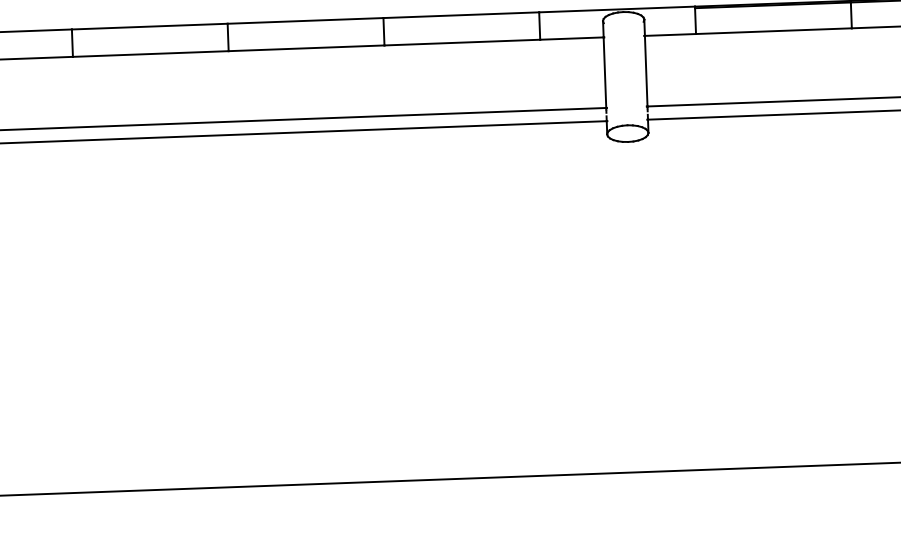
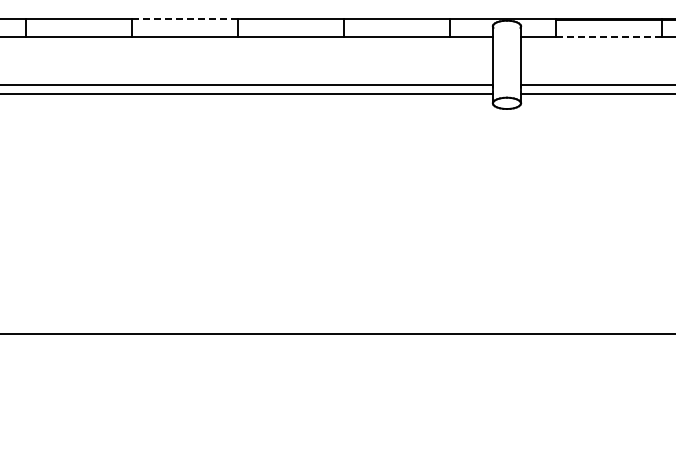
line: (150, 26) -> (185, 18), solid -> dashed
line: (773, 31) -> (608, 37), solid -> dashed

